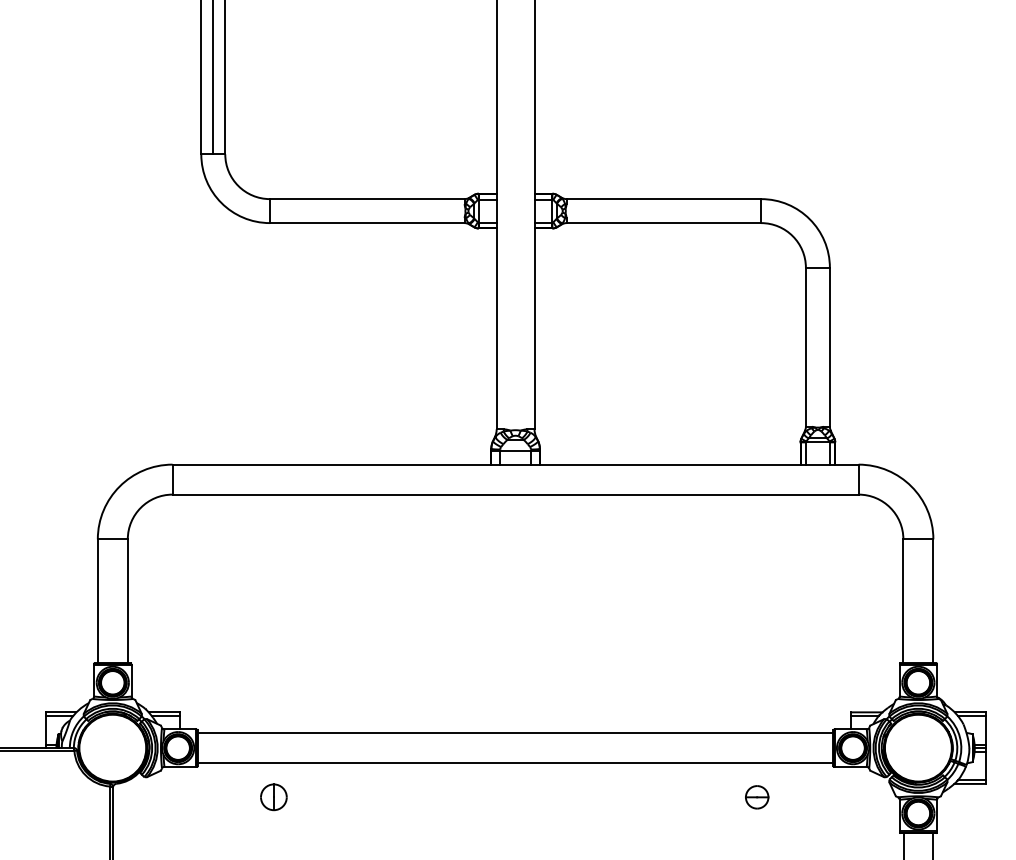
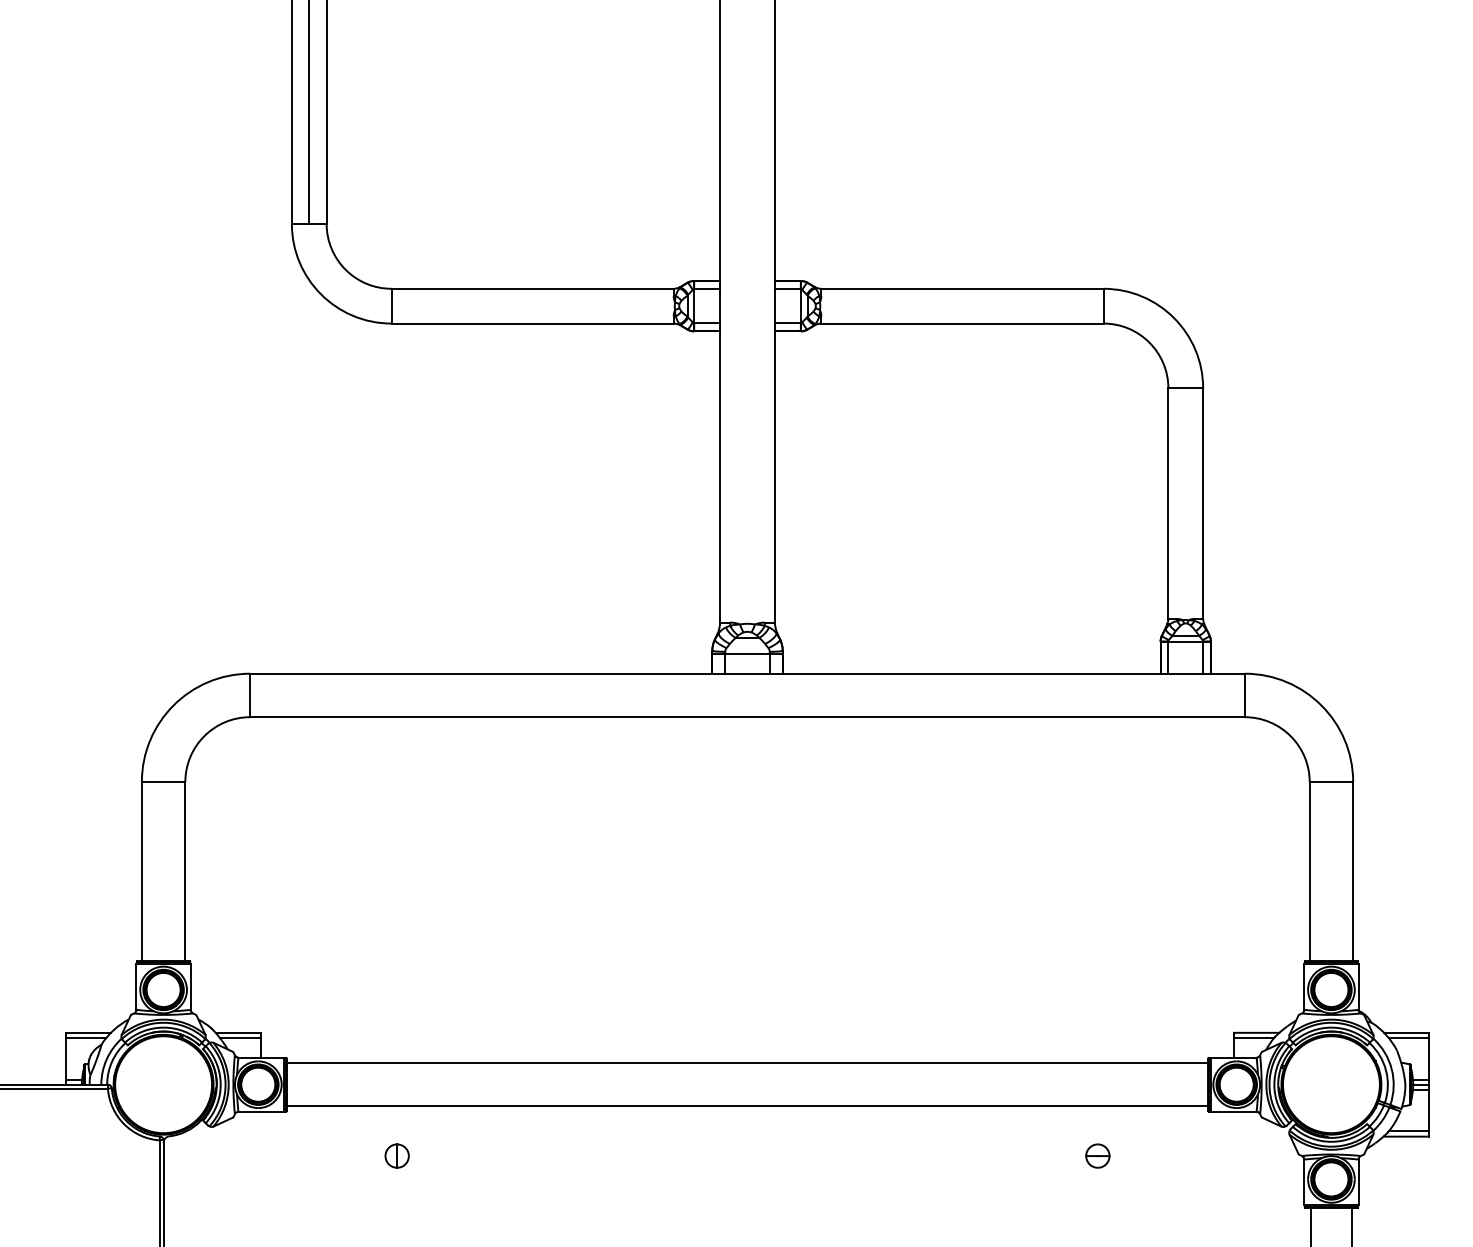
part: (273, 797) -> (396, 1156), size x0.62
part: (757, 797) -> (1098, 1156), size x0.71

